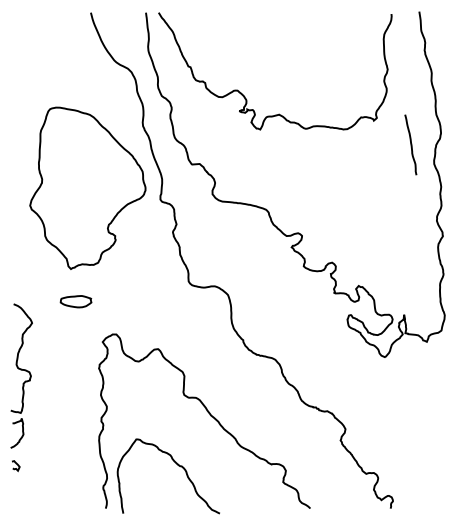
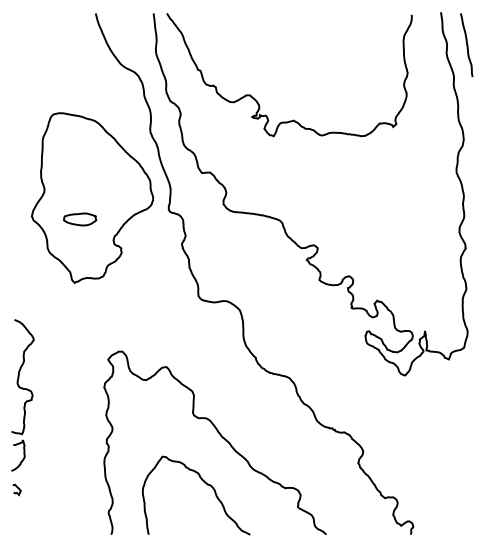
curve: (410, 144) -> (466, 44), moved
part: (75, 301) -> (79, 219), moved
curve: (177, 465) -> (205, 484), moved

